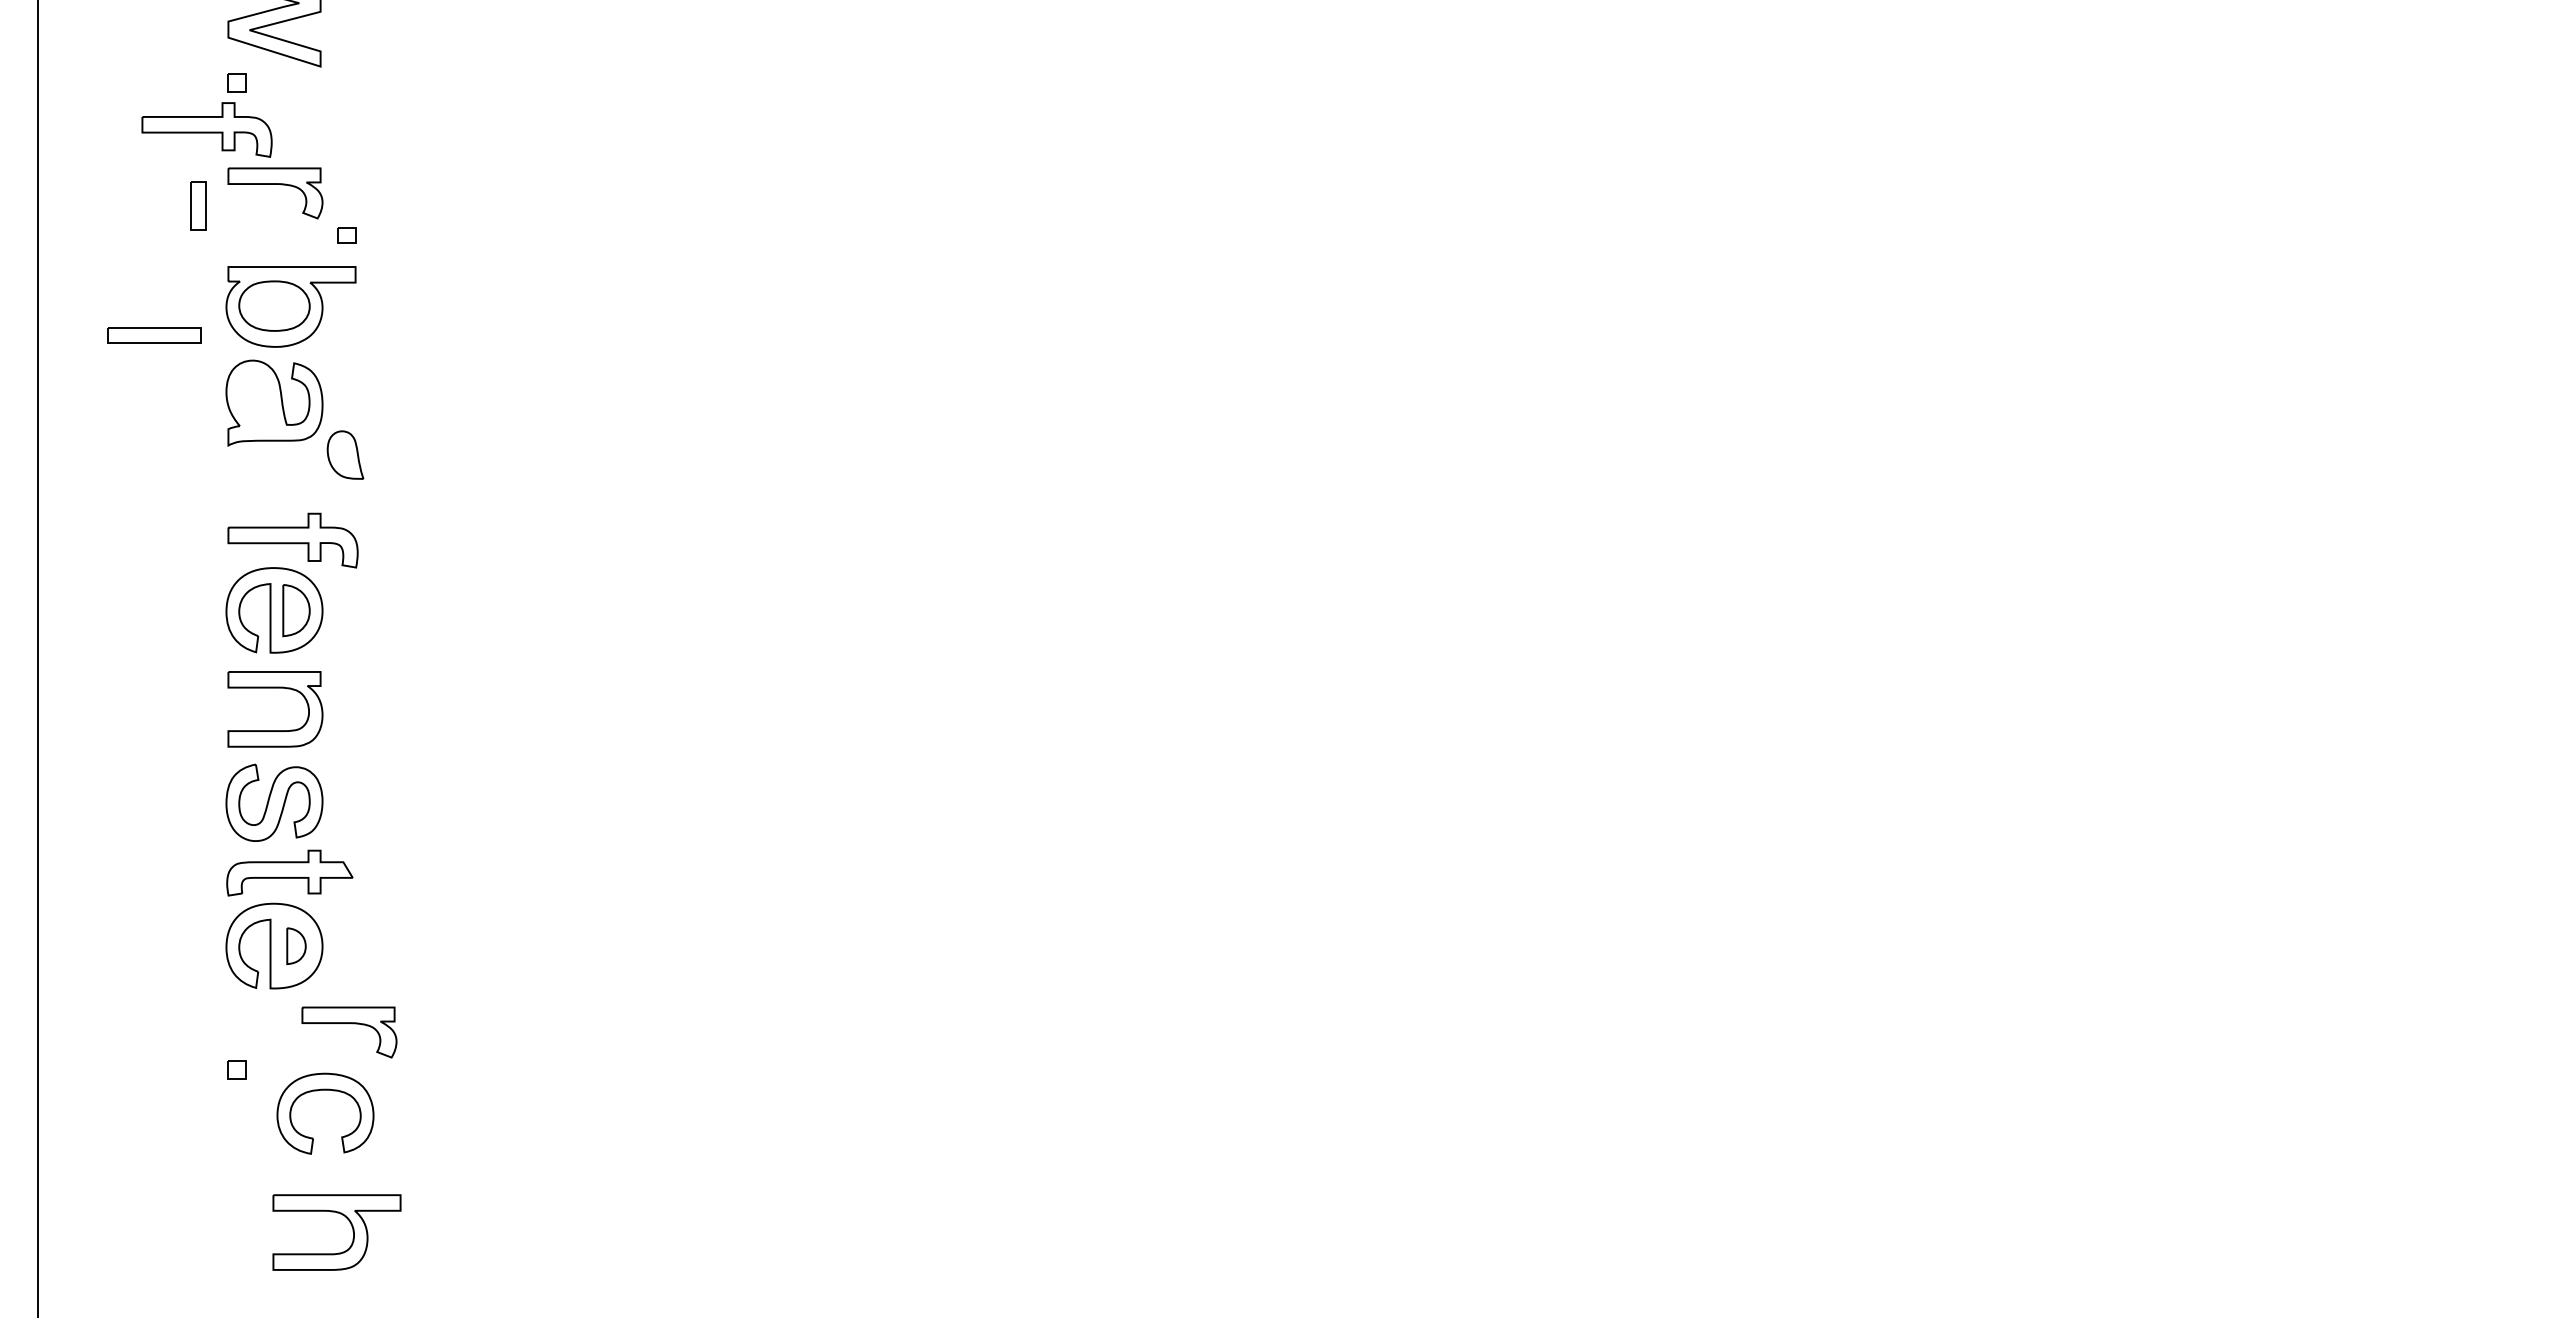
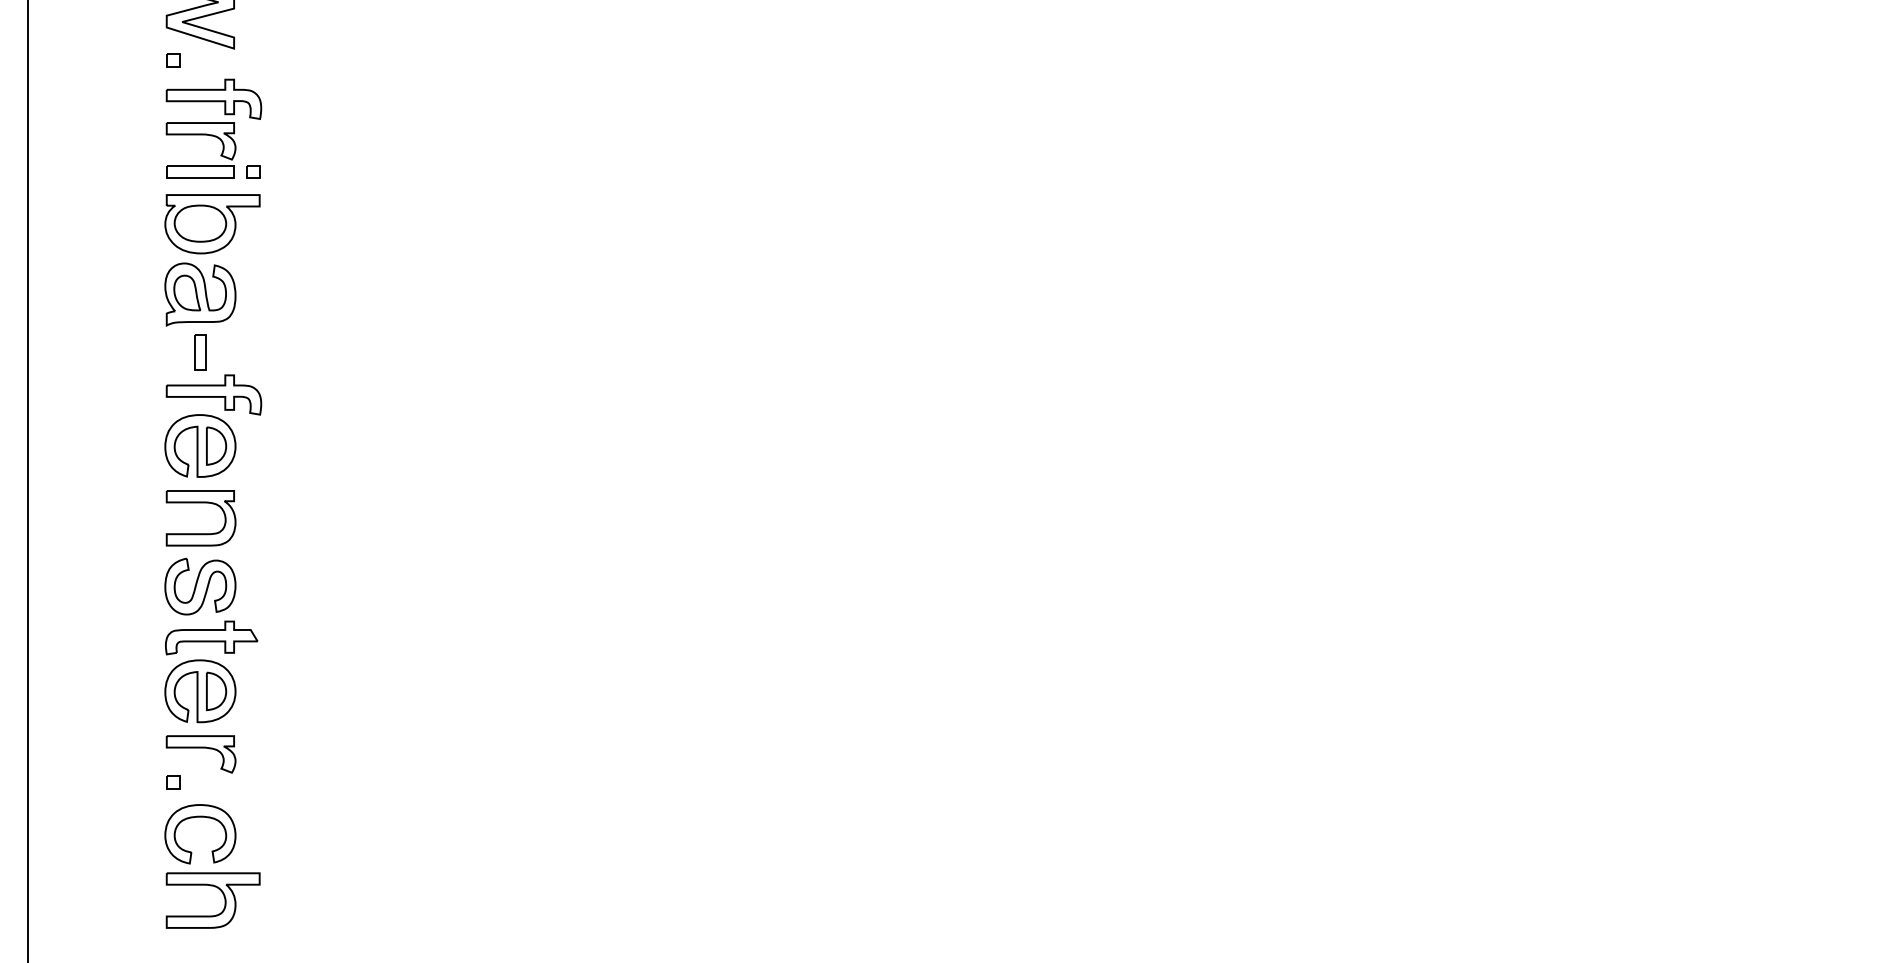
part: (206, 129) -> (213, 98), moved
part: (198, 205) -> (200, 352), moved
part: (154, 335) -> (200, 172), moved
part: (345, 454) -> (187, 292), moved
part: (296, 945) -> (216, 690), size x1.43
part: (352, 1024) -> (203, 748), moved
part: (325, 1090) -> (200, 817), moved
part: (352, 1231) -> (224, 899), moved

